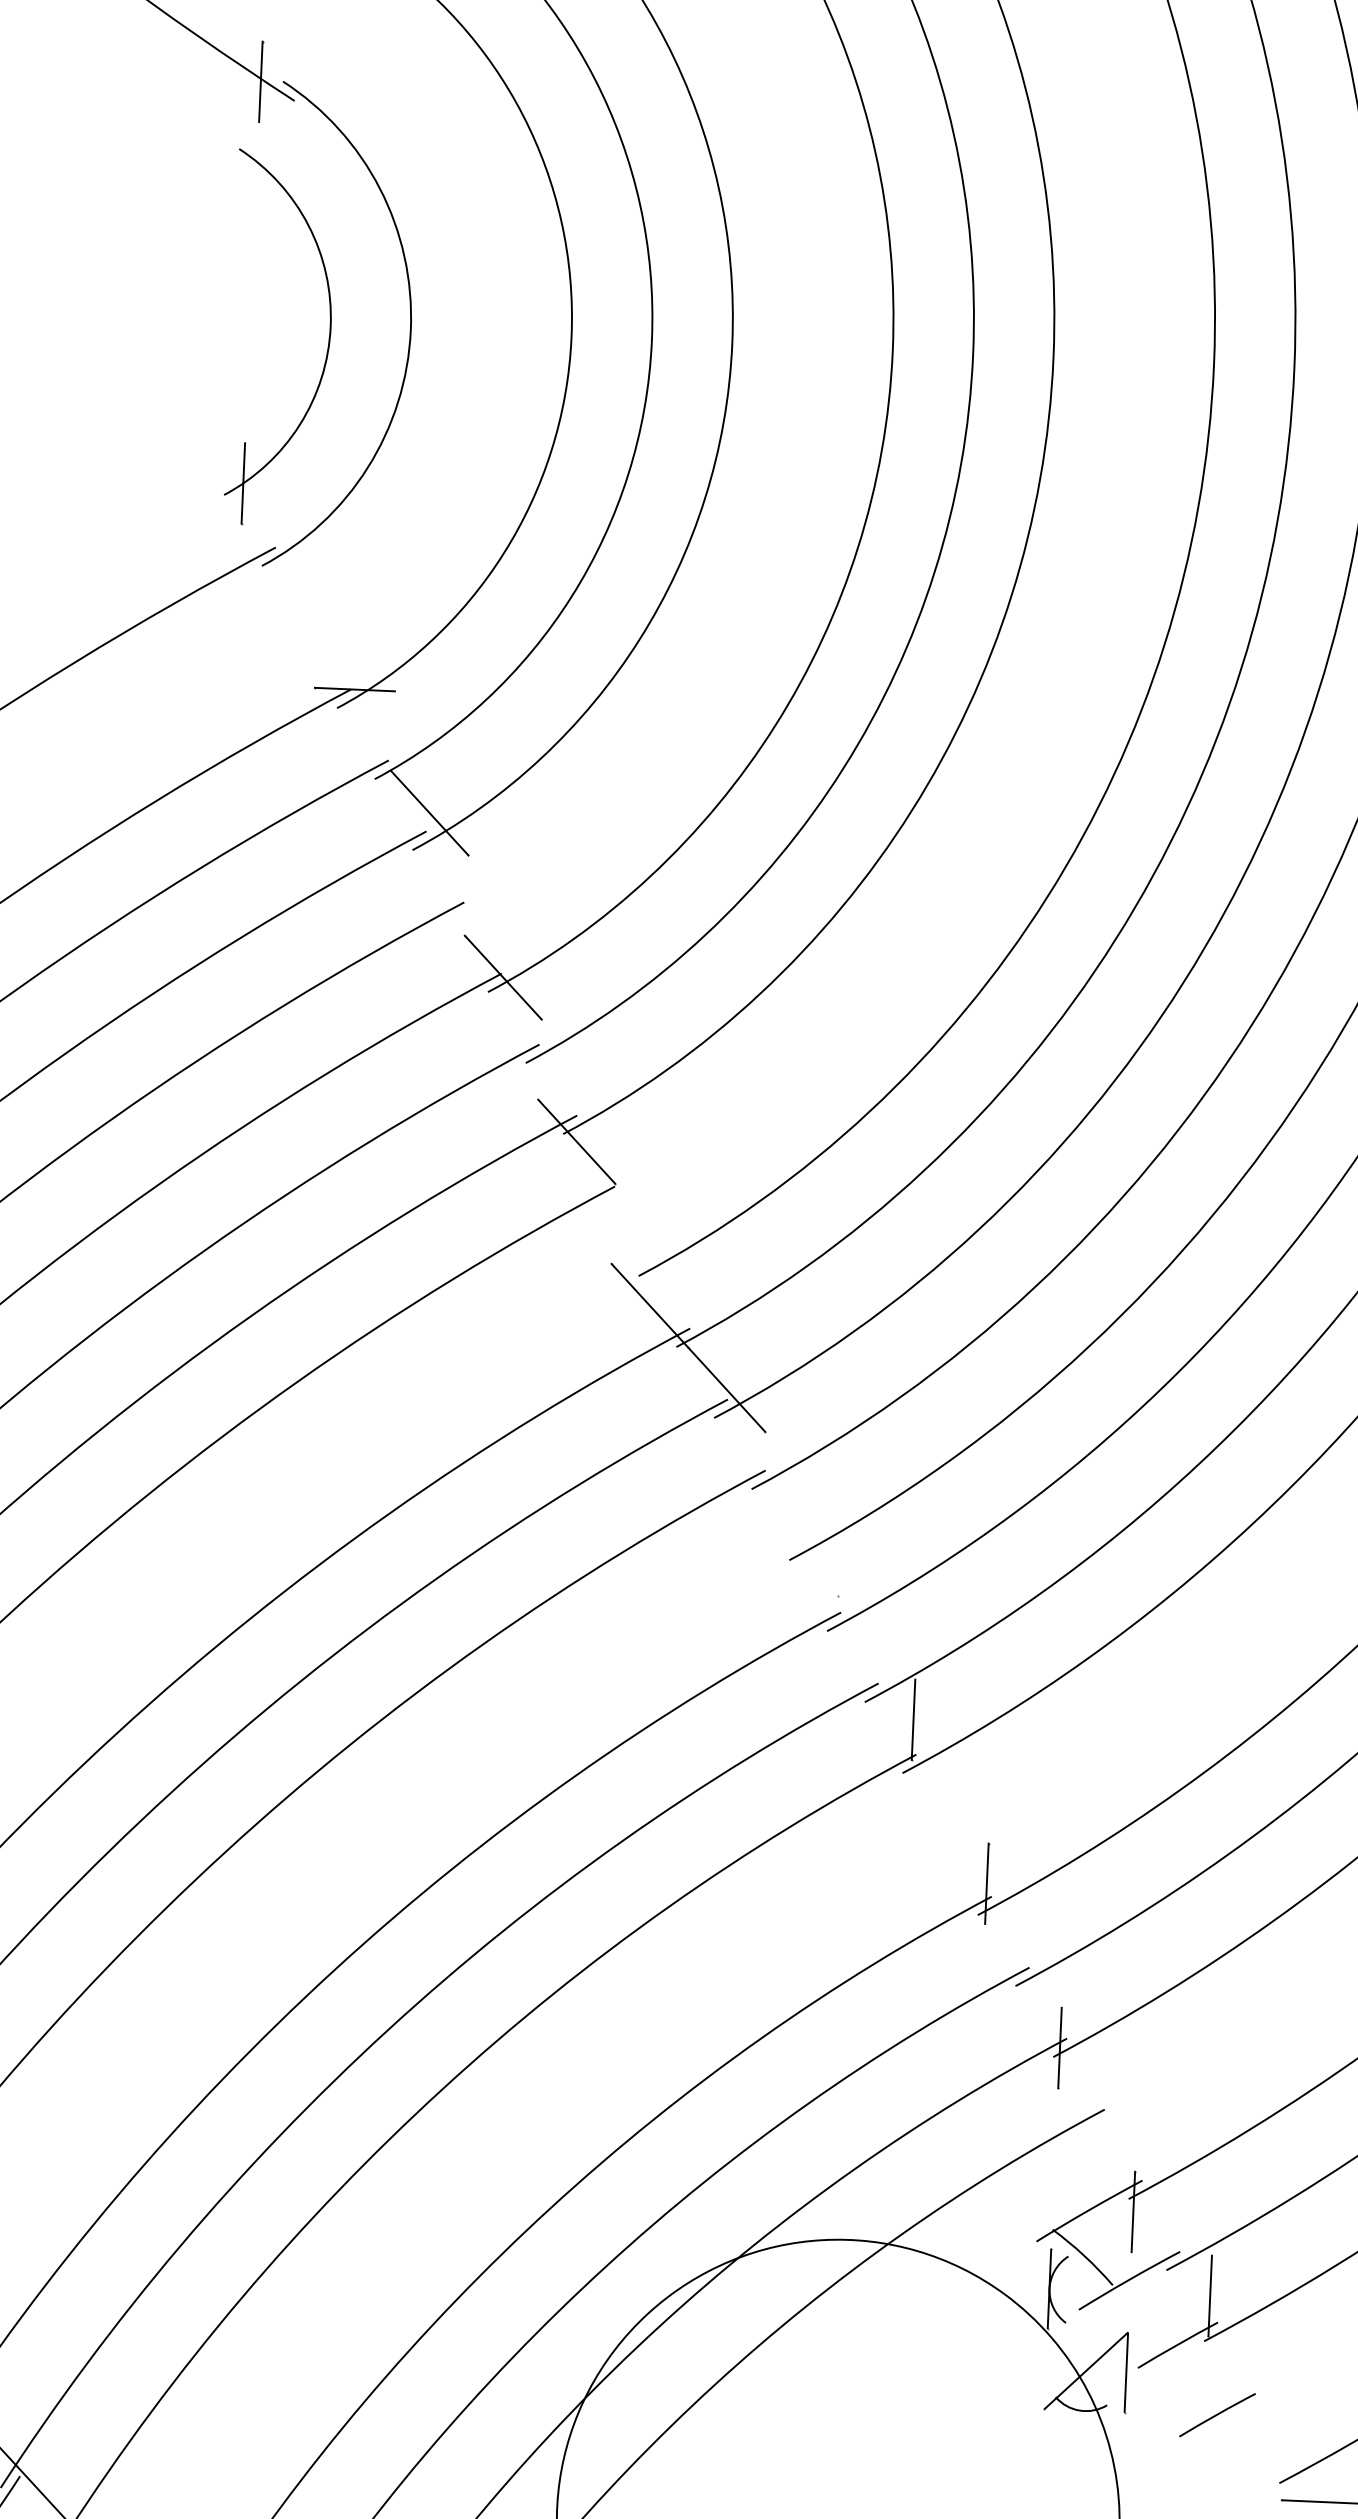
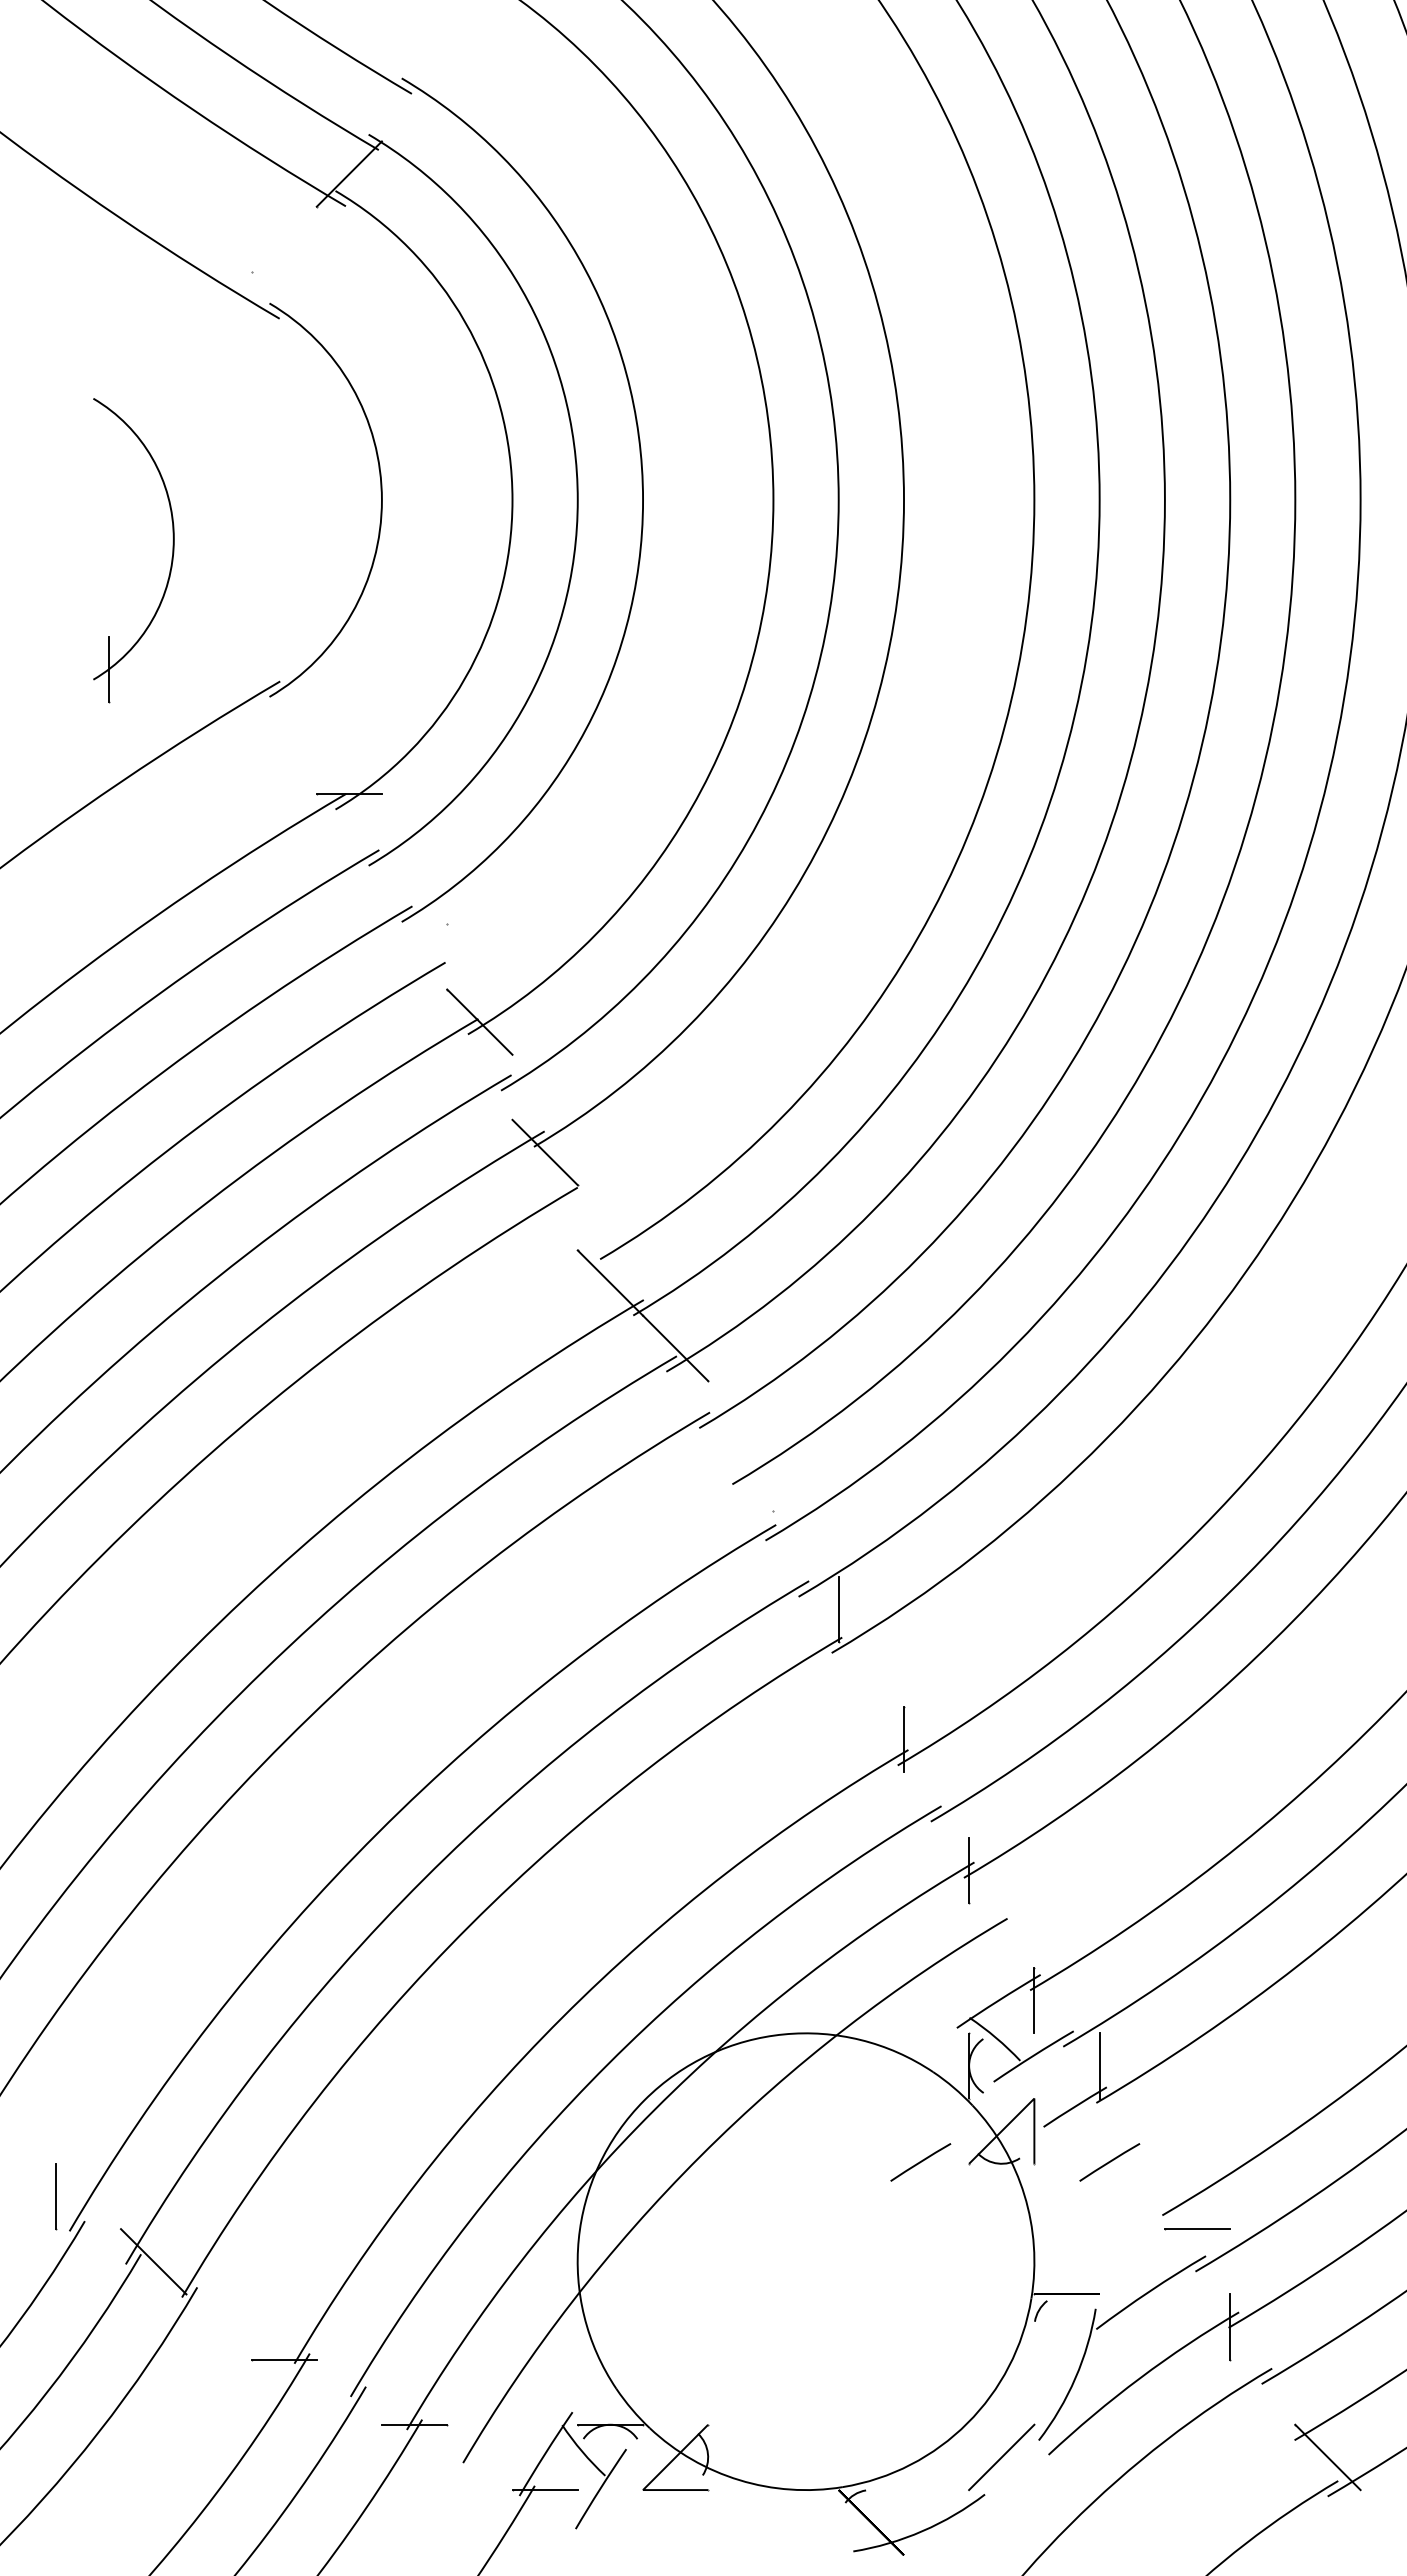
line: (260, 81) -> (251, 304), removed
part: (326, 348) -> (171, 557), moved
line: (429, 813) -> (414, 891), removed
line: (984, 2405) -> (920, 2162), added

